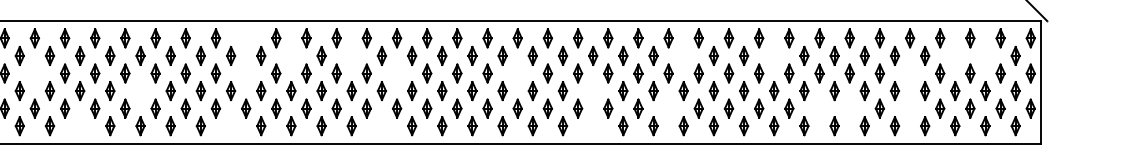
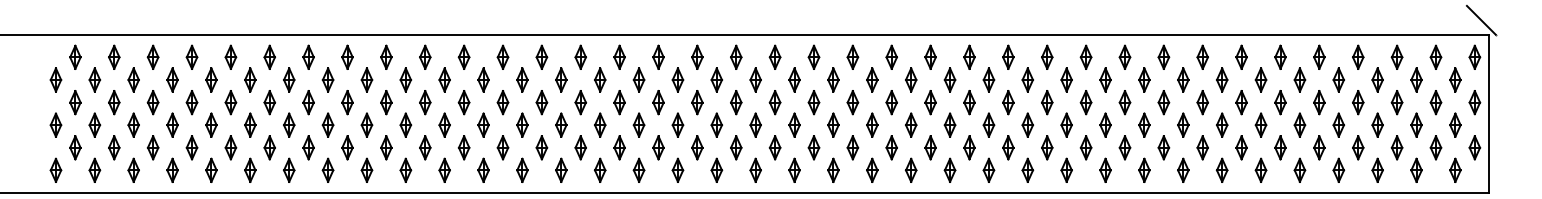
part: (245, 37) -> (463, 56), added
part: (291, 55) -> (522, 79), added
part: (352, 55) -> (600, 79), added
part: (683, 55) -> (1027, 79), added
part: (774, 55) -> (1144, 79), added
part: (955, 55) -> (1377, 79), added
part: (985, 55) -> (1416, 79), added
part: (34, 73) -> (191, 102), added
part: (245, 73) -> (463, 102), added
part: (397, 73) -> (658, 102), added
part: (517, 73) -> (813, 102), added
part: (910, 73) -> (1319, 102), added
part: (140, 90) -> (327, 124), added
part: (593, 90) -> (911, 124), added
part: (668, 108) -> (1008, 147), added
part: (819, 108) -> (1202, 147), added
part: (849, 108) -> (1241, 147), added
part: (910, 108) -> (1319, 147), added
part: (80, 125) -> (250, 169), added
part: (230, 125) -> (444, 169), added
part: (381, 125) -> (638, 169), added
part: (592, 125) -> (910, 169), added

